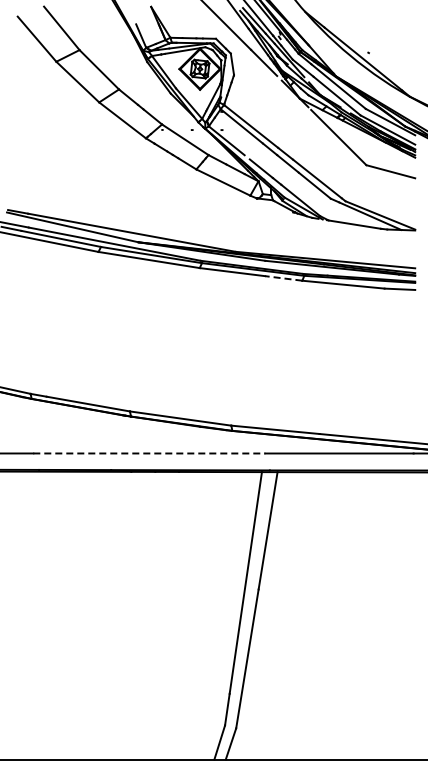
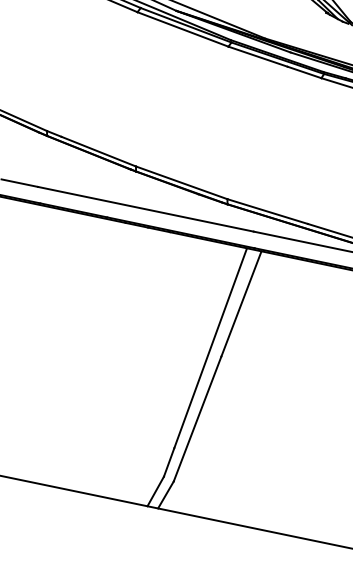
line: (283, 278) -> (304, 72), dashed -> solid
line: (149, 453) -> (146, 209), dashed -> solid

